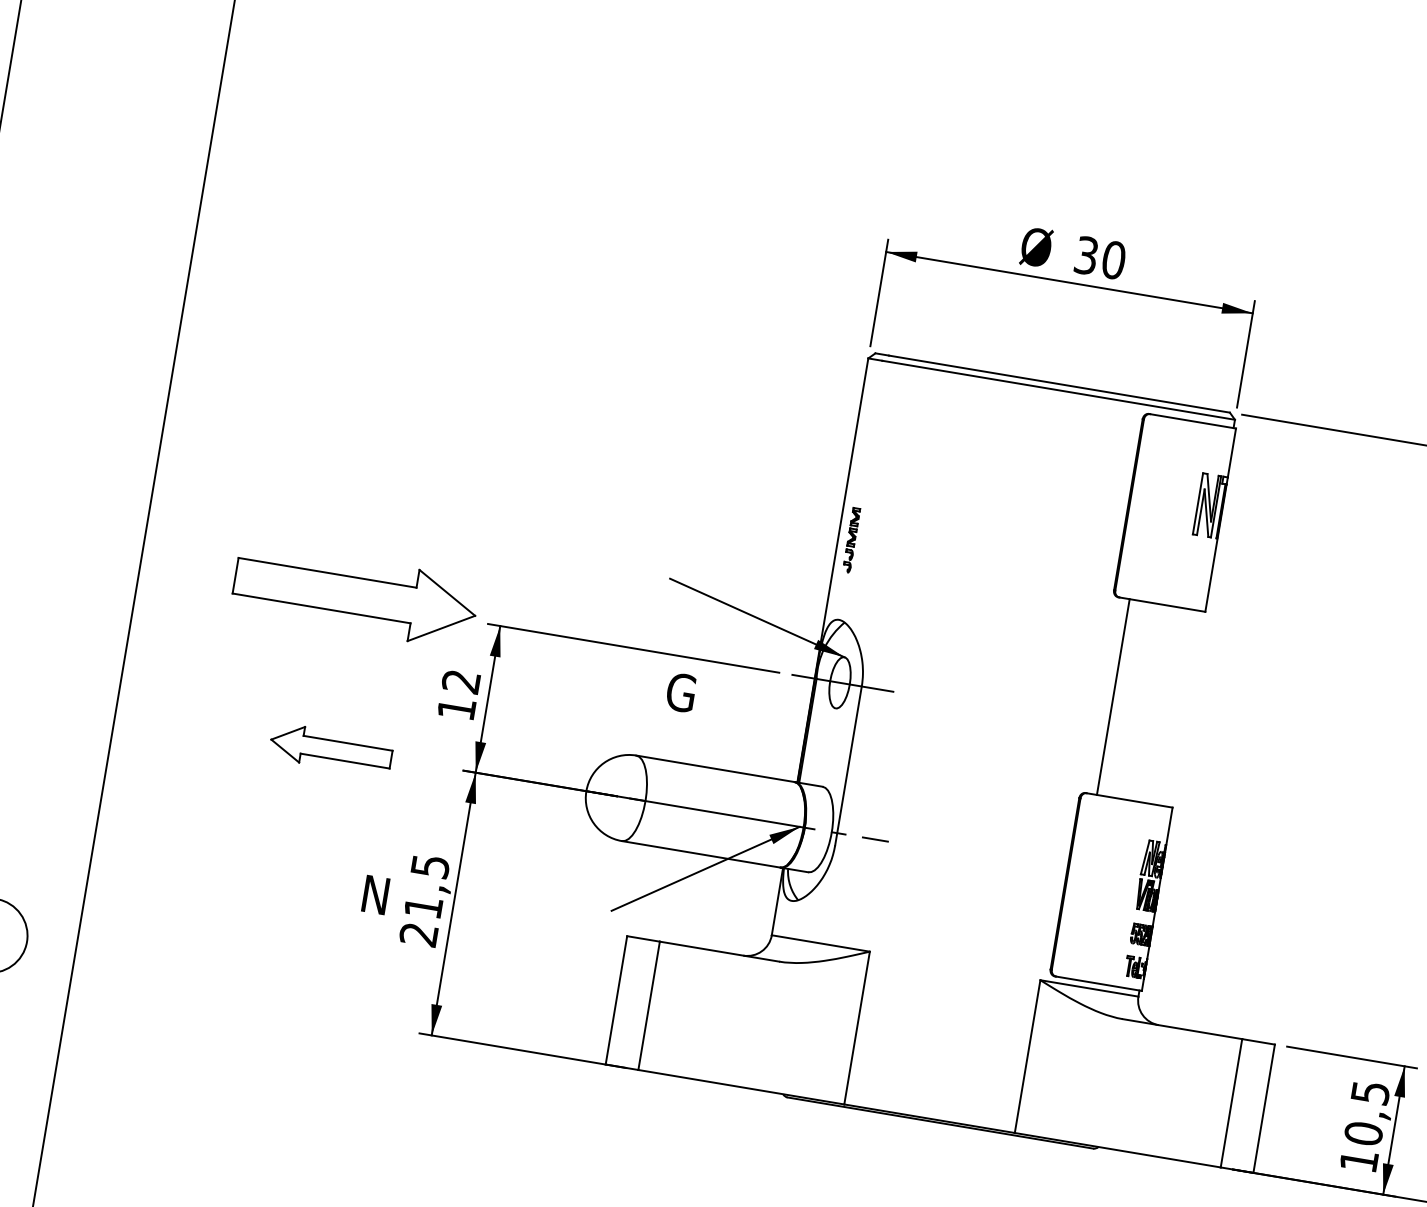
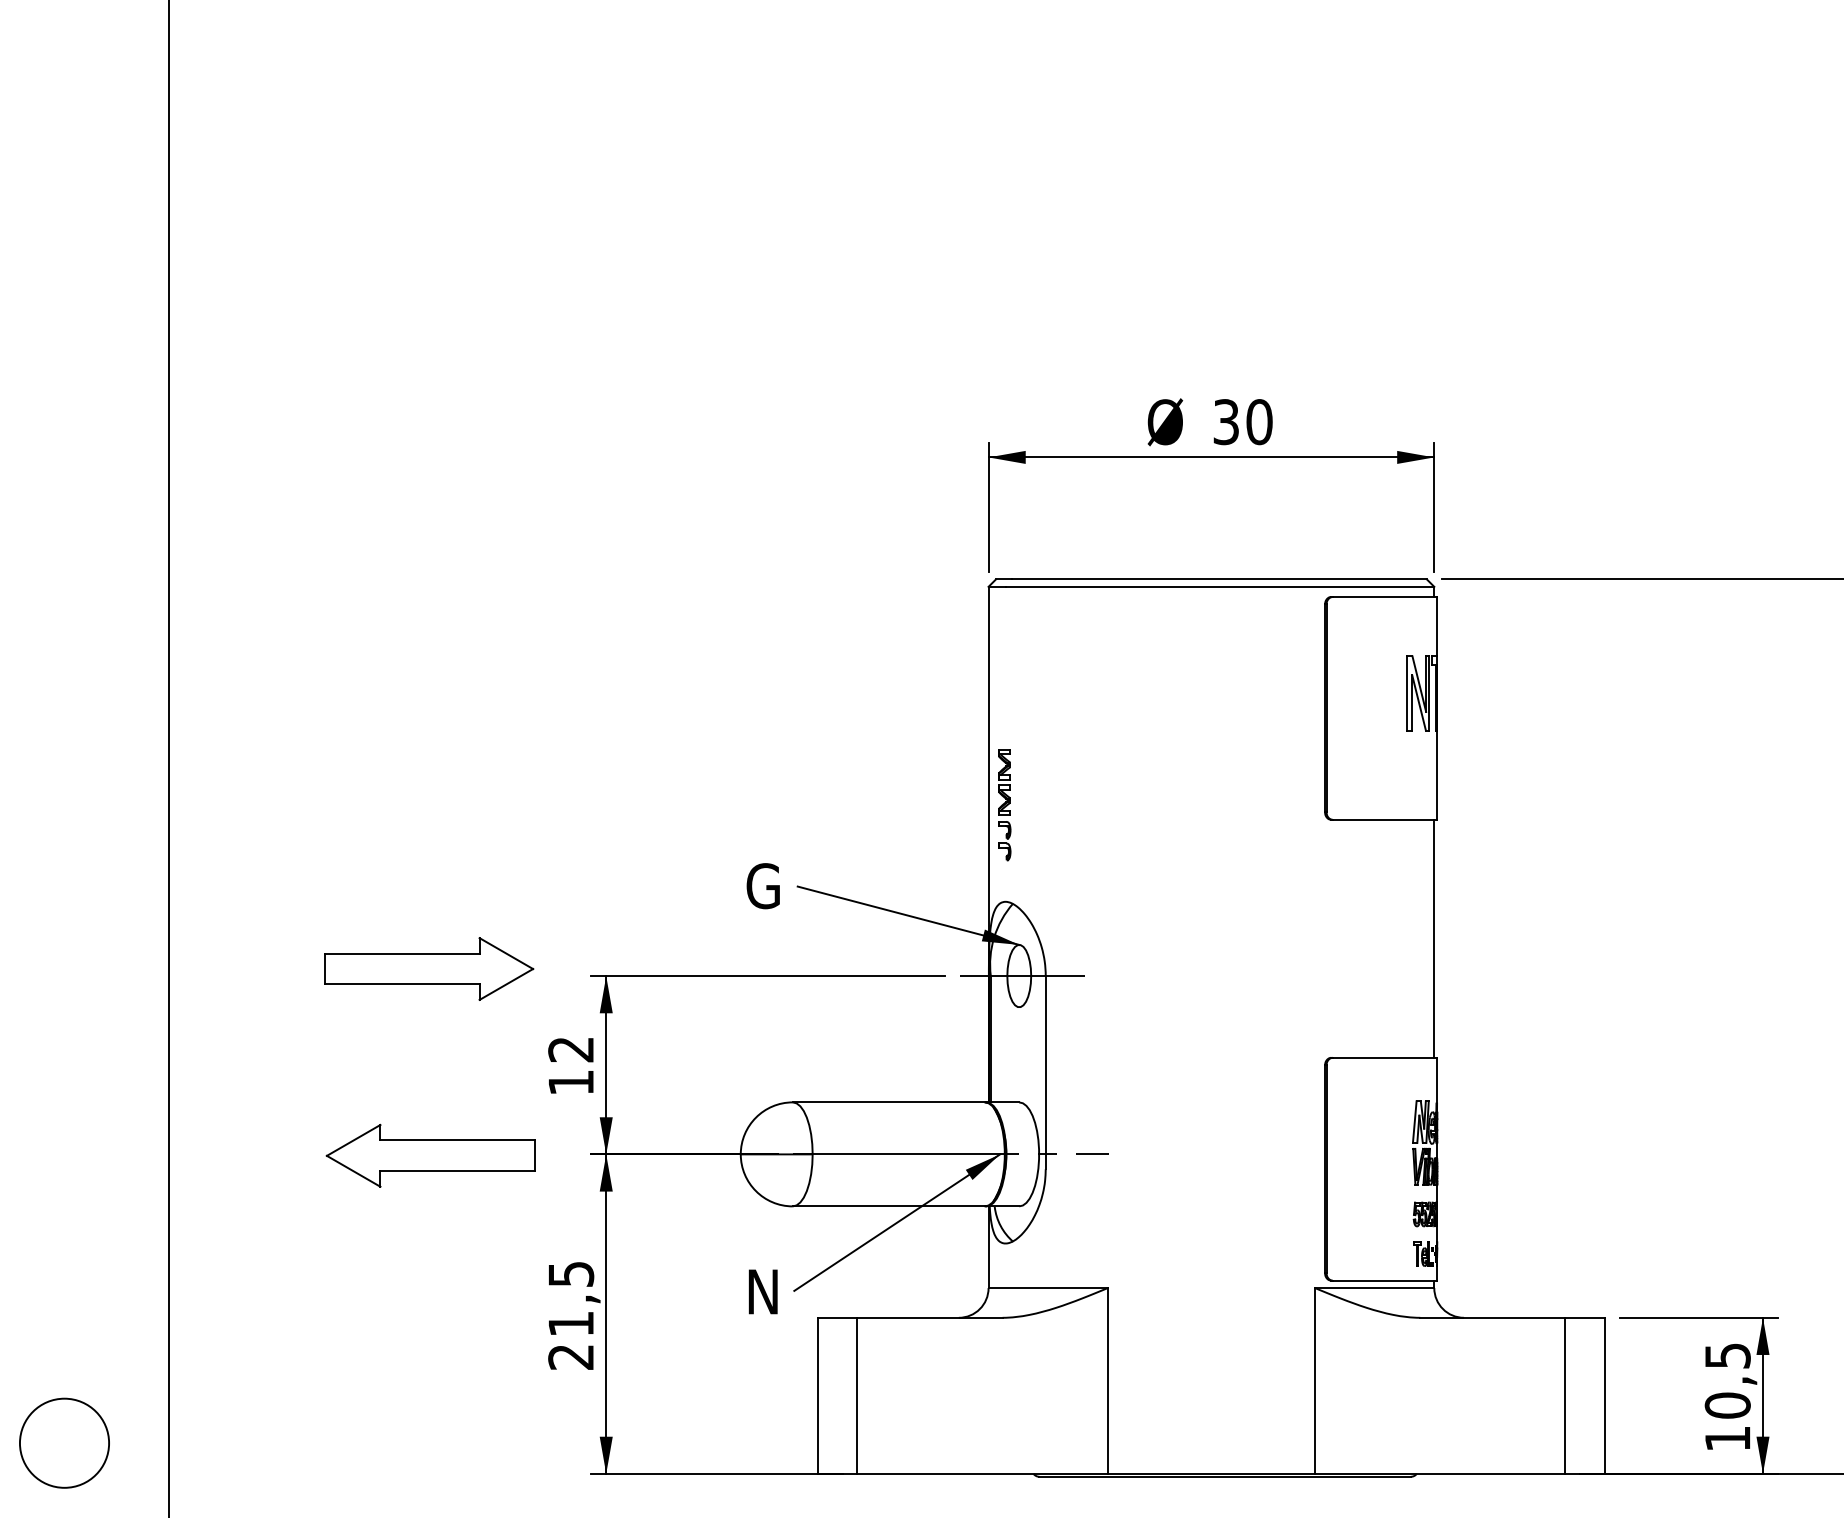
part: (851, 540) -> (1004, 805), size x1.43
part: (355, 595) -> (429, 968), size x0.71
text: (680, 692) -> (762, 886), moved
line: (1113, 696) -> (1434, 938), moved
part: (331, 749) -> (430, 1155), size x1.43
text: (375, 894) -> (762, 1291), moved

